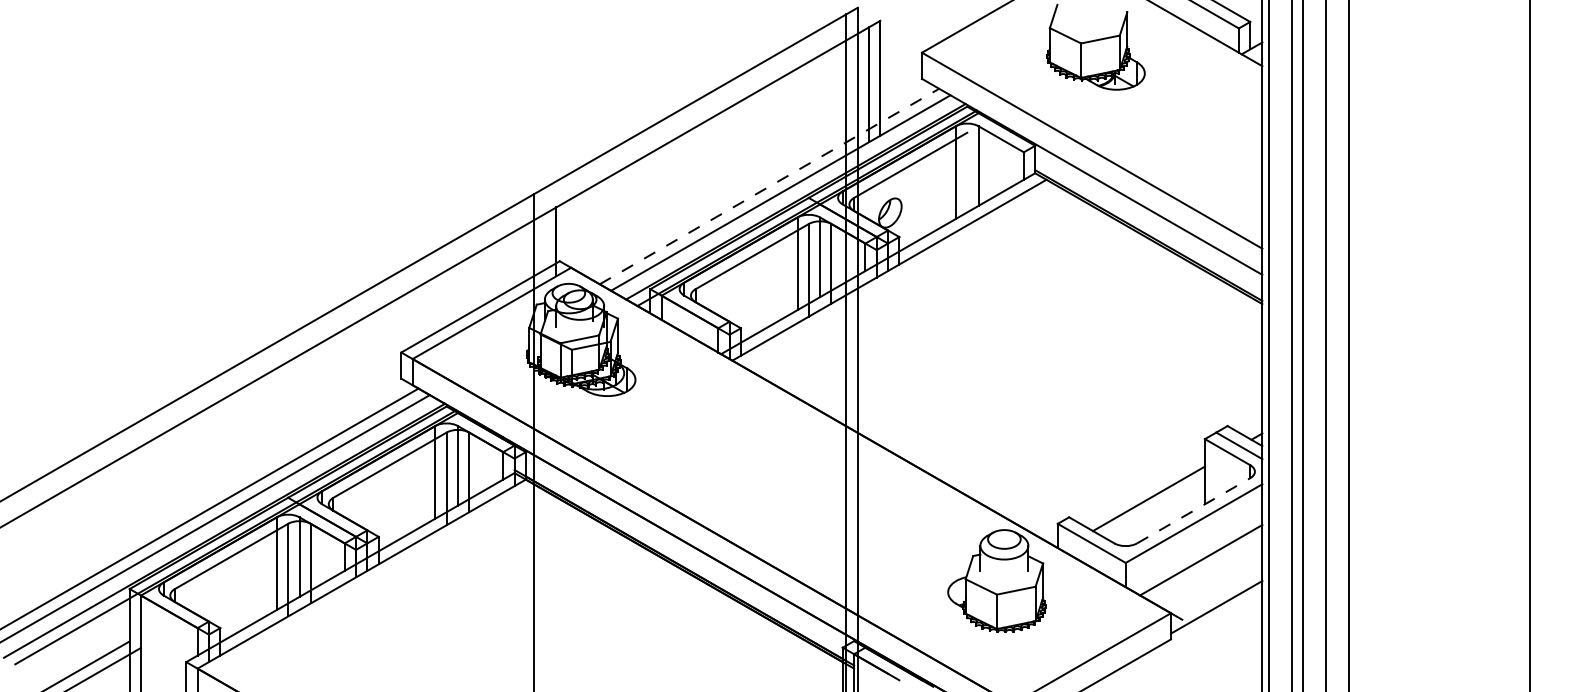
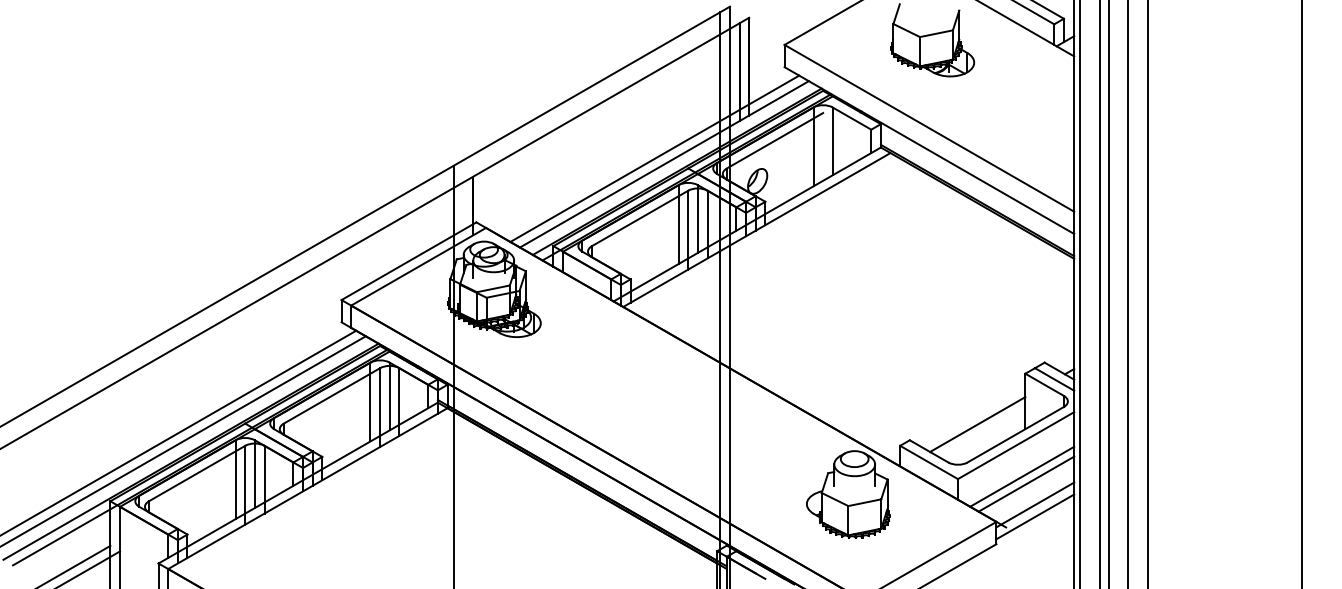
line: (769, 186) -> (654, 158), dashed -> solid
line: (1193, 510) -> (1015, 434), dashed -> solid
line: (1206, 568) -> (1026, 483), added
line: (1216, 592) -> (1035, 504), added

